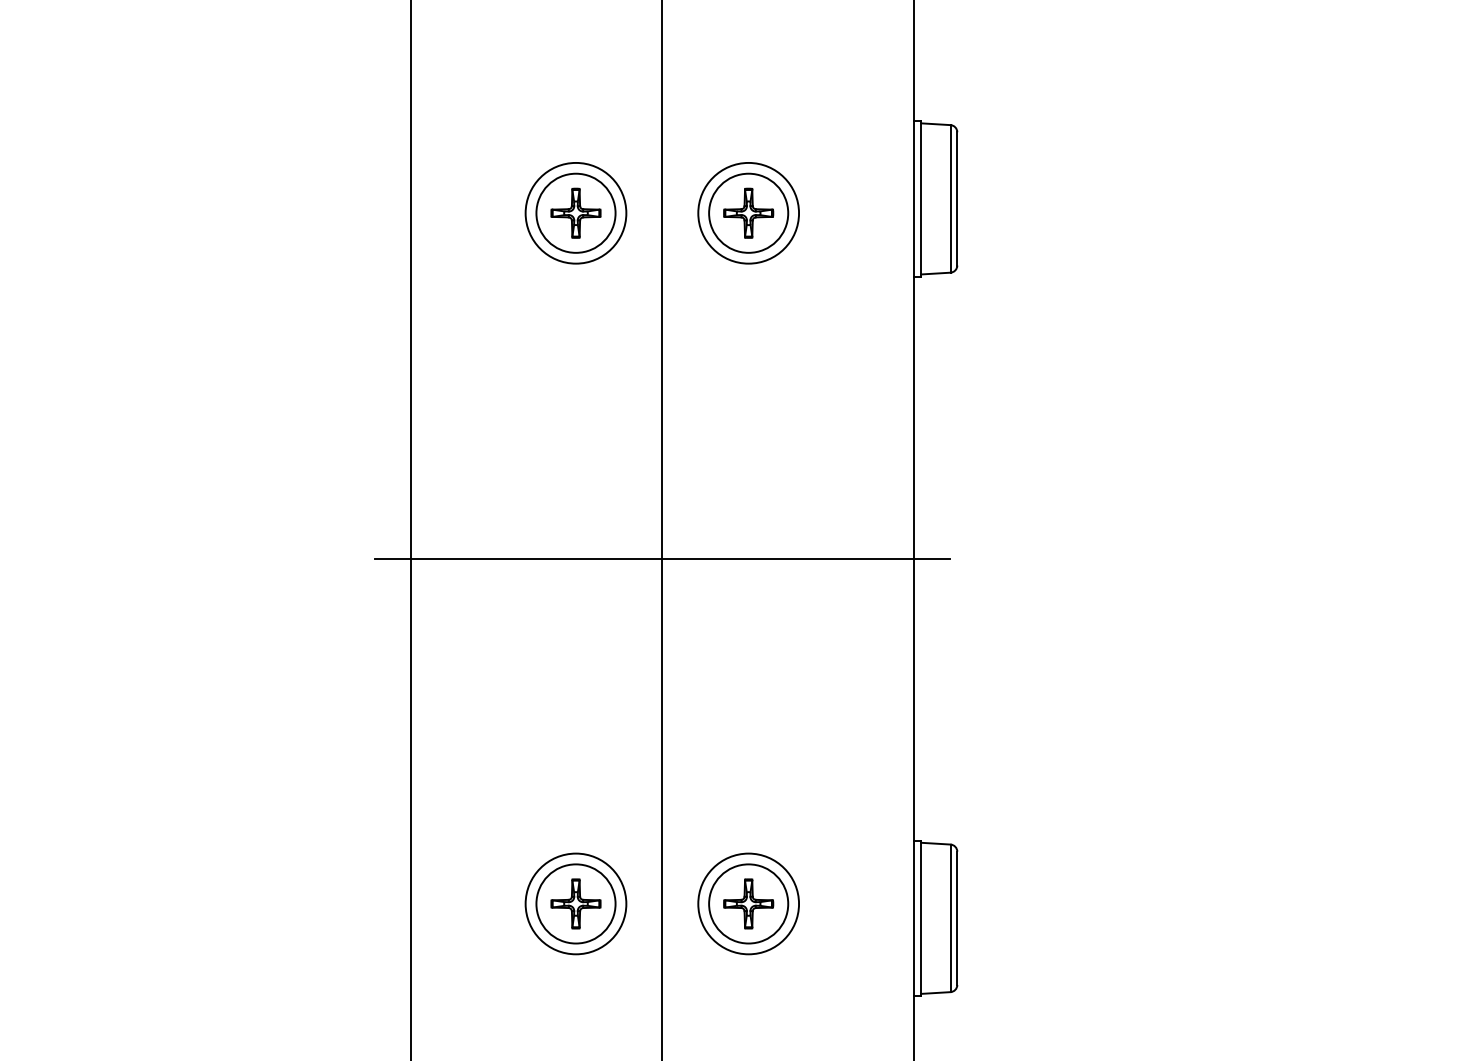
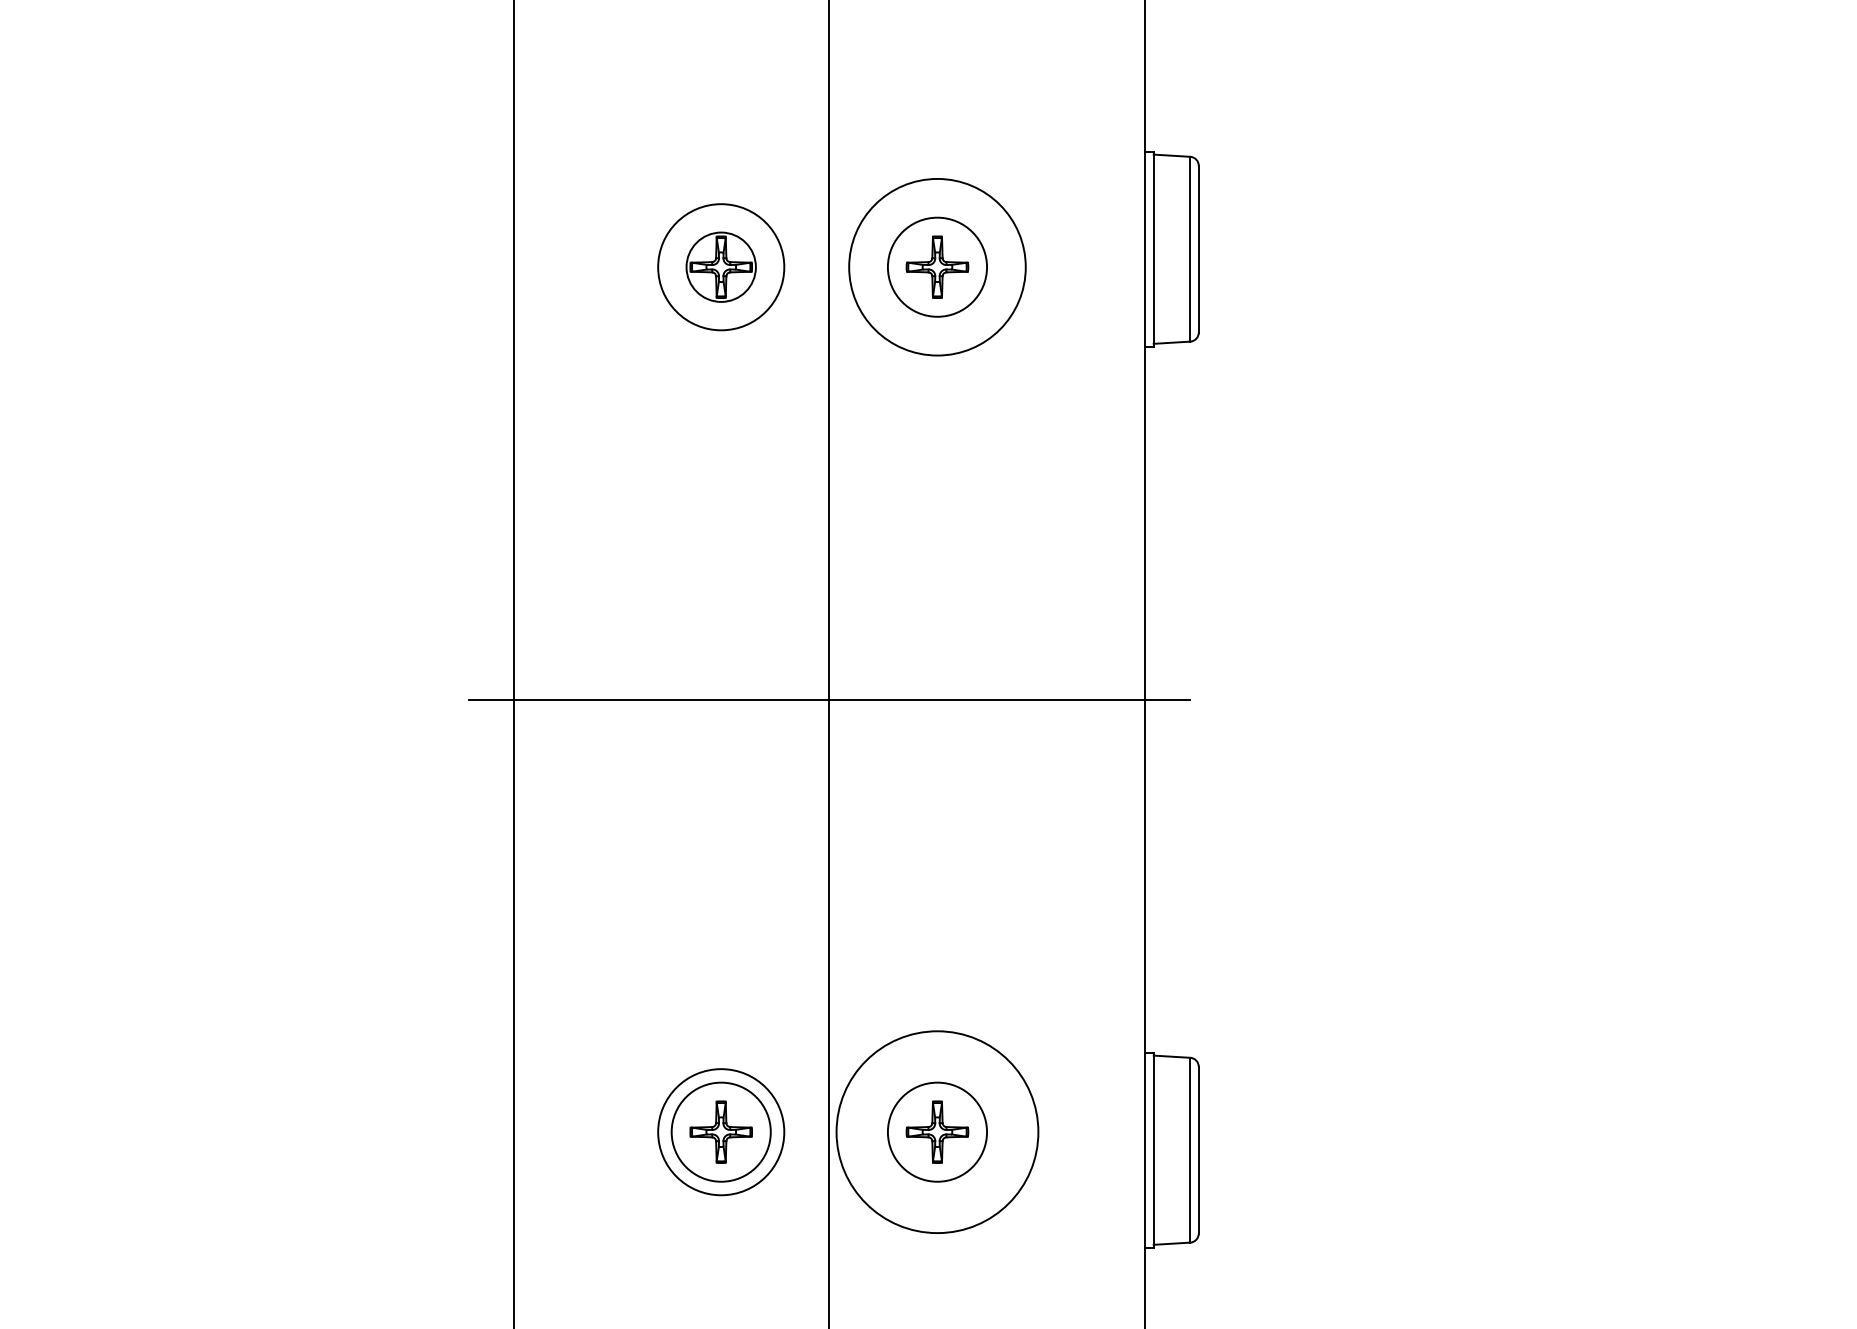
circle: (575, 212) -> (720, 266), size x0.7
circle: (748, 213) -> (937, 267), size x1.4
circle: (748, 904) -> (937, 1132), size x1.6

